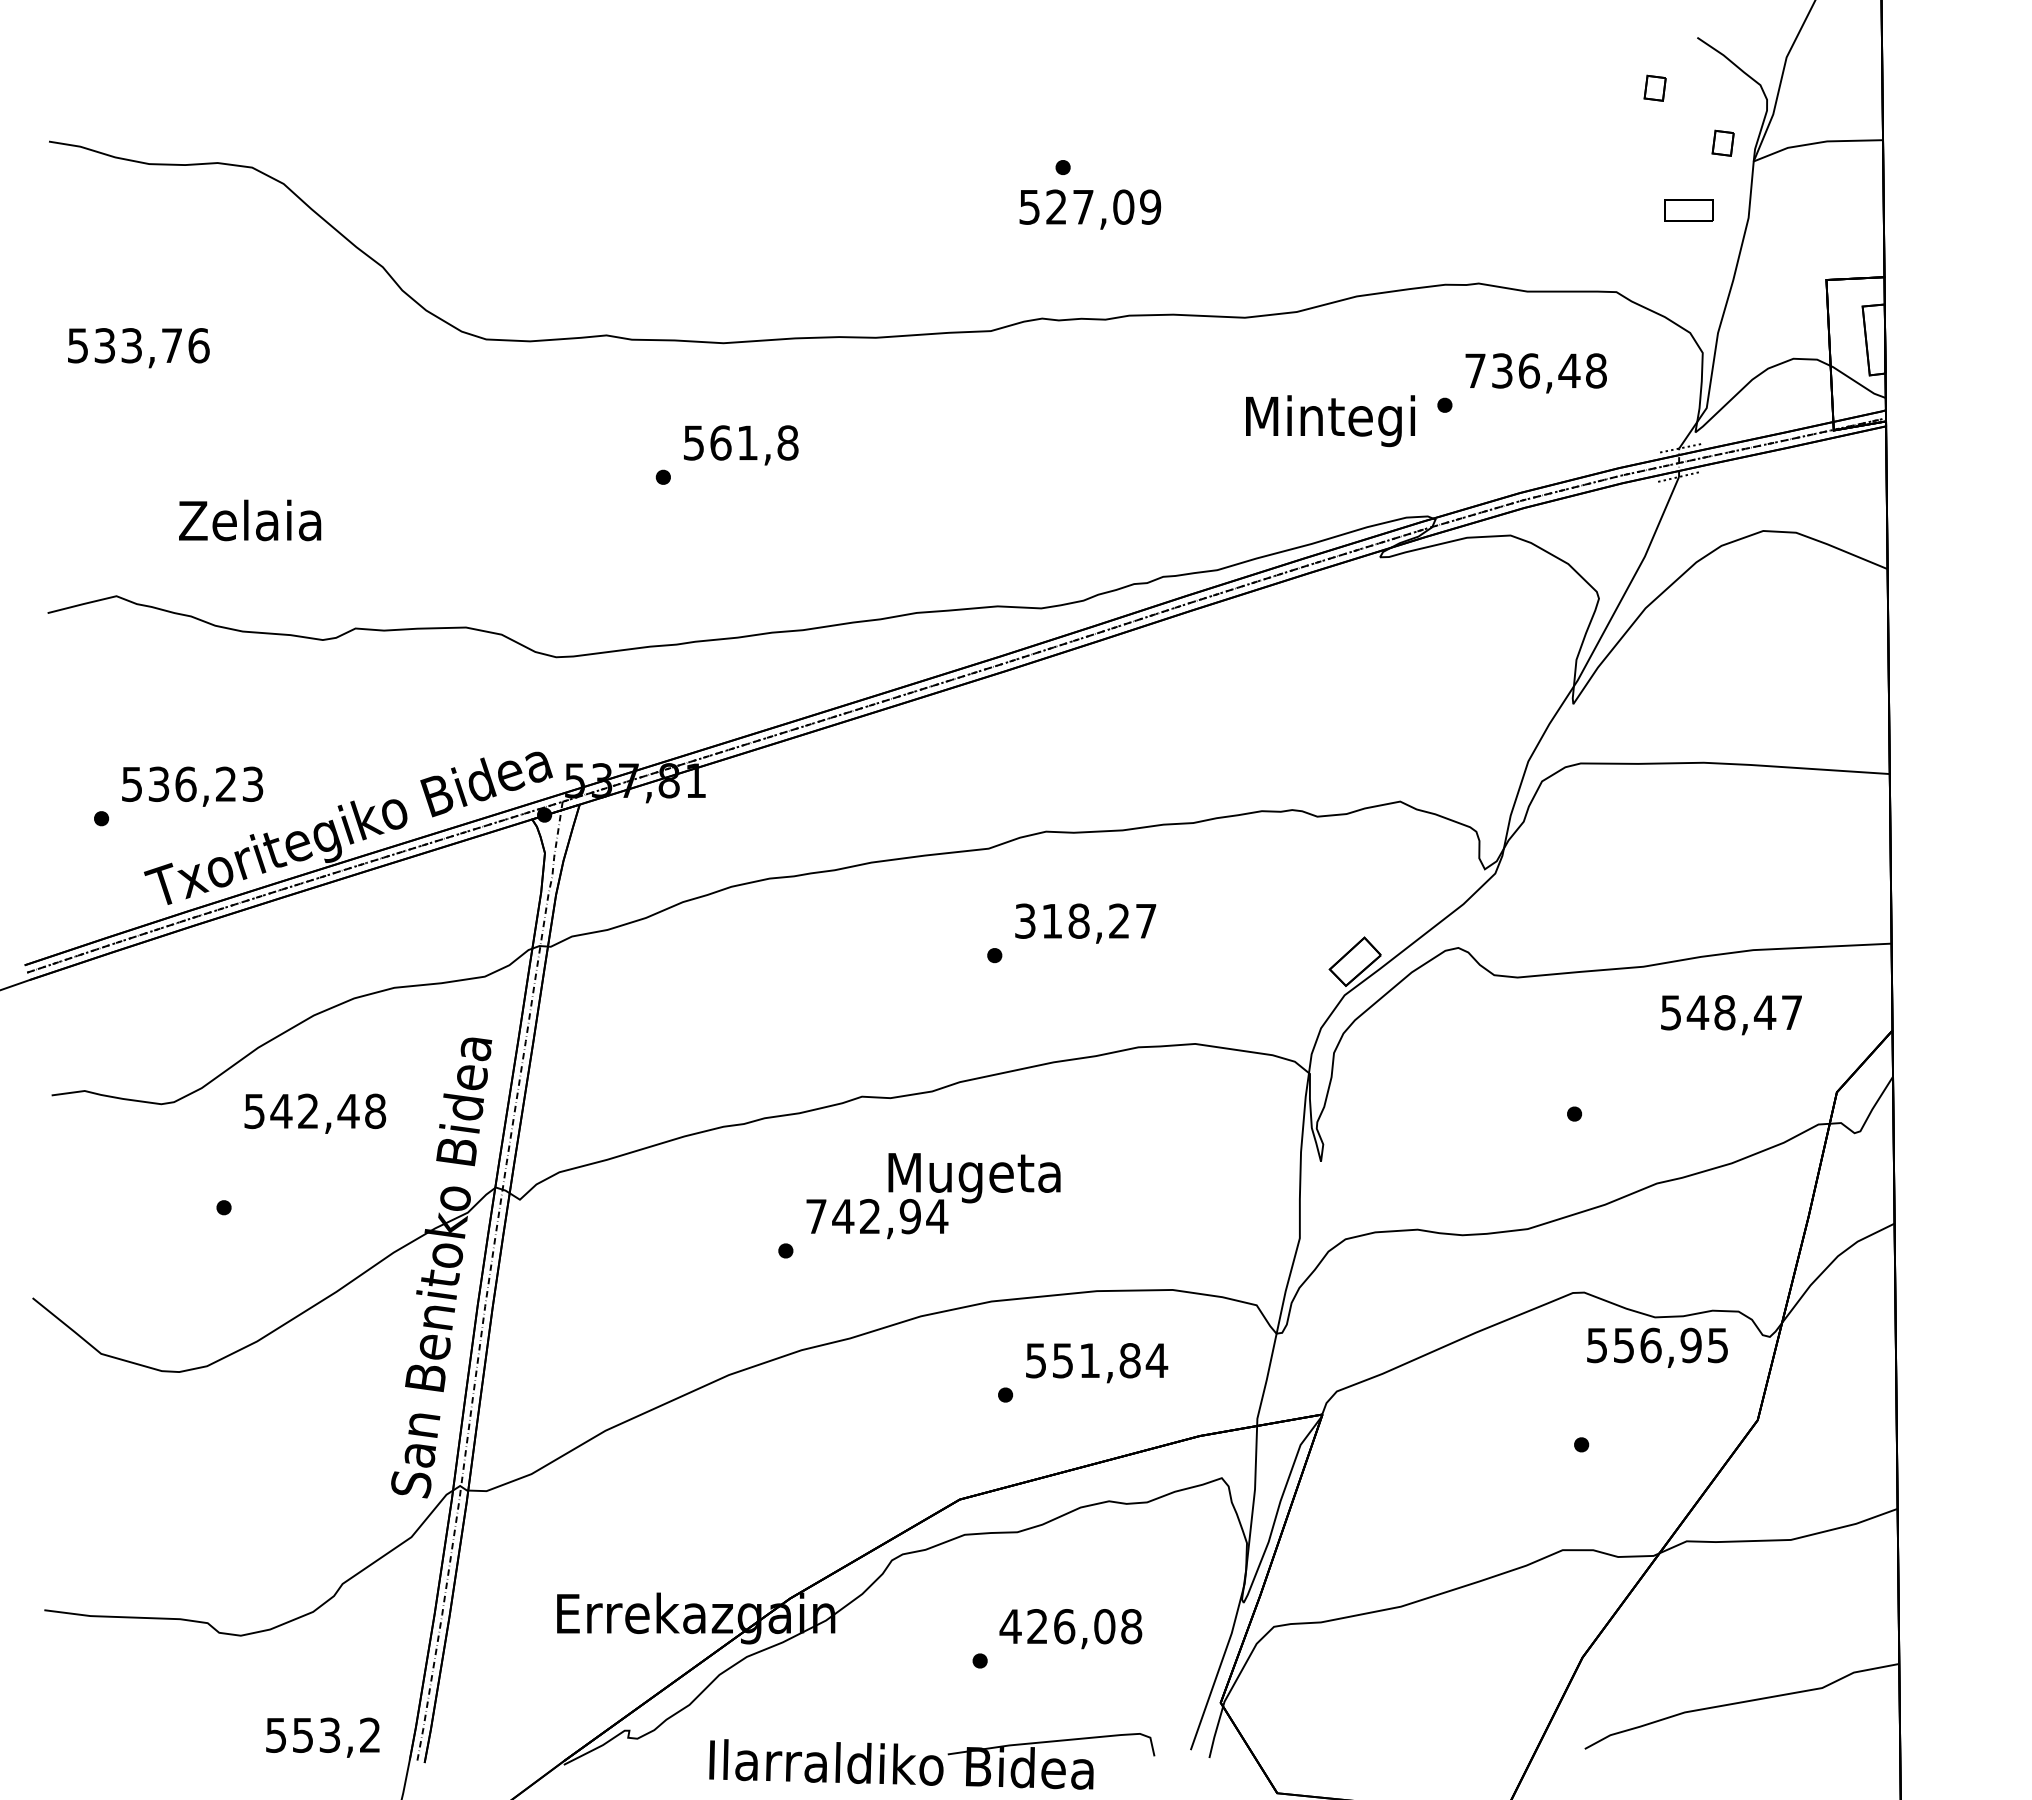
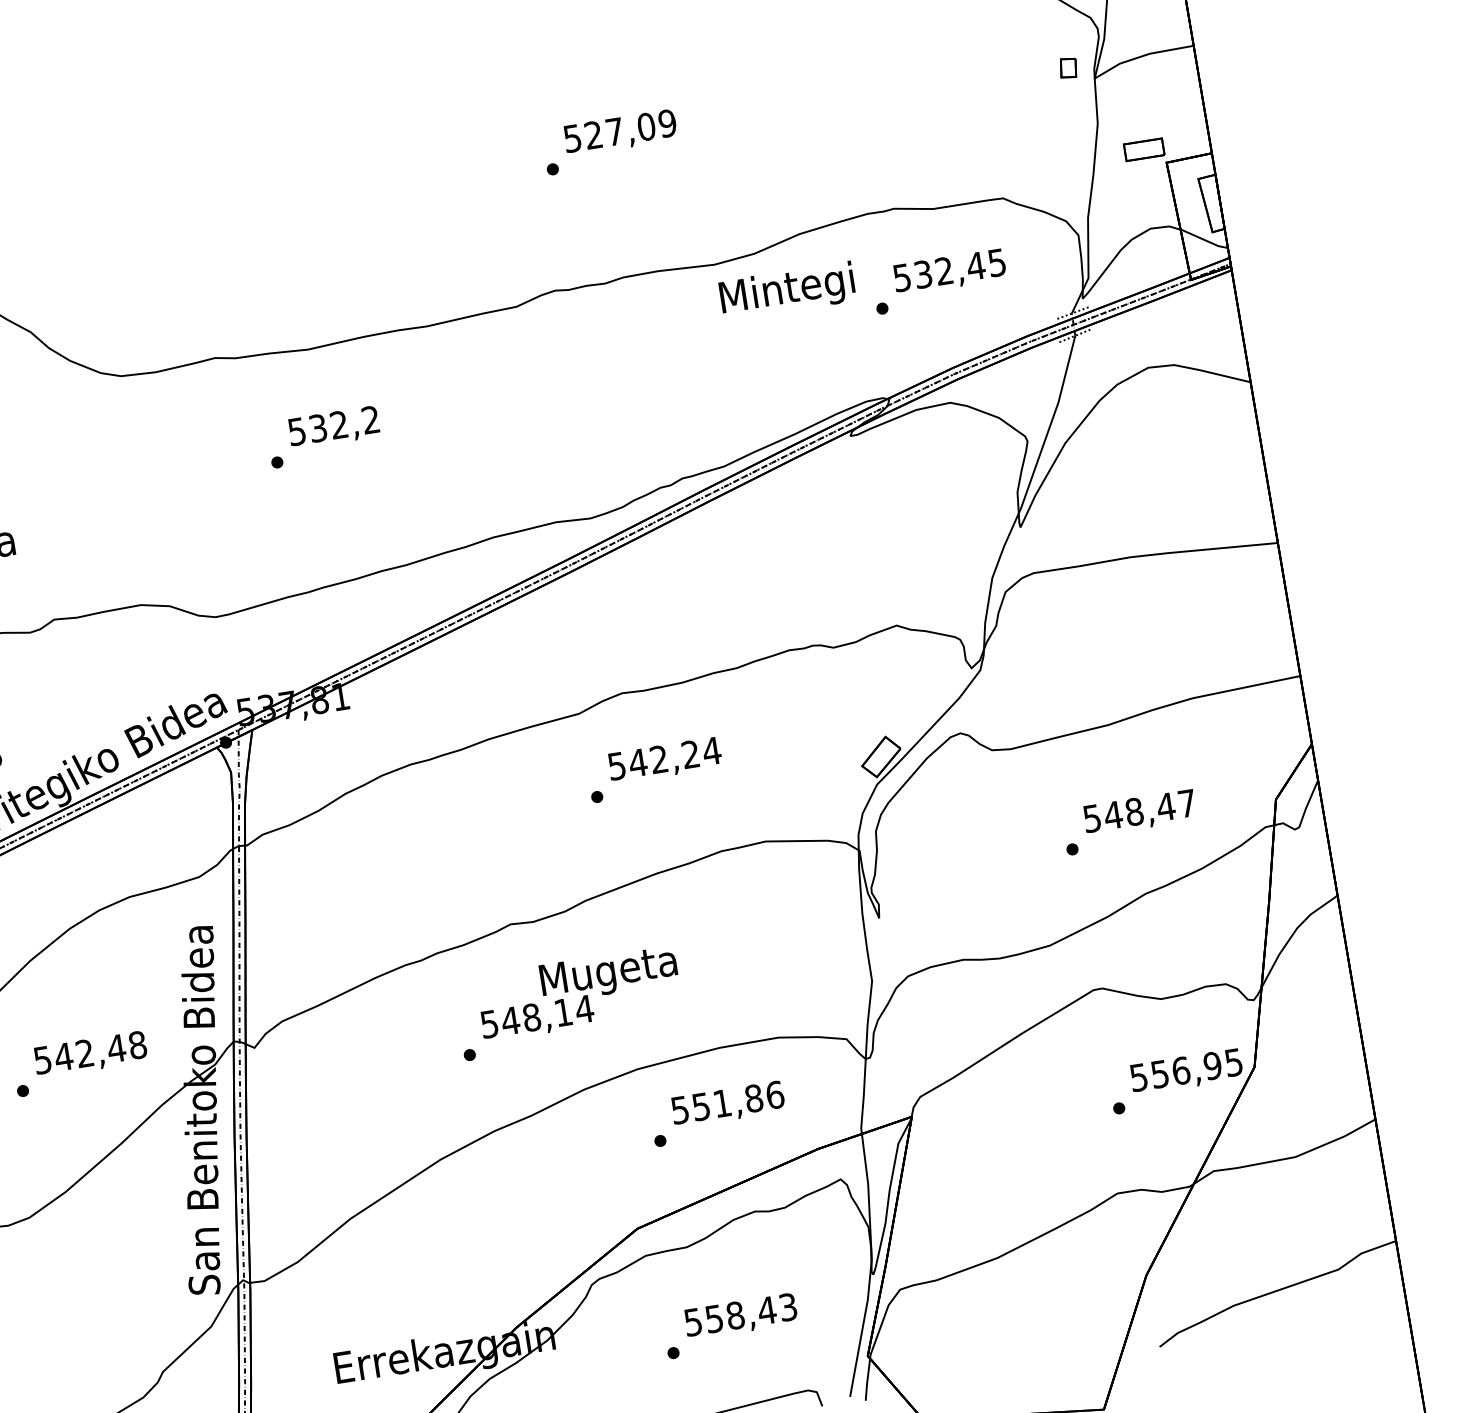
part: (1654, 87) -> (1007, 32), removed
text: (1090, 209) -> (620, 132), moved
part: (1688, 210) -> (1143, 149), moved
text: (1535, 370) -> (949, 270), 736,48 -> 532,45
text: (1330, 421) -> (787, 291), moved
text: (754, 442) -> (344, 423), 561,8 -> 532,2
text: (1086, 920) -> (664, 758), 318,27 -> 542,24
text: (1731, 1015) -> (1140, 813), moved
text: (315, 1113) -> (90, 1054), moved
text: (863, 1216) -> (526, 1018), 742,94 -> 548,14
text: (1657, 1347) -> (1186, 1071), moved
text: (1156, 1360) -> (774, 1095), 551,84 -> 551,86
text: (1070, 1626) -> (740, 1314), 426,08 -> 558,43

